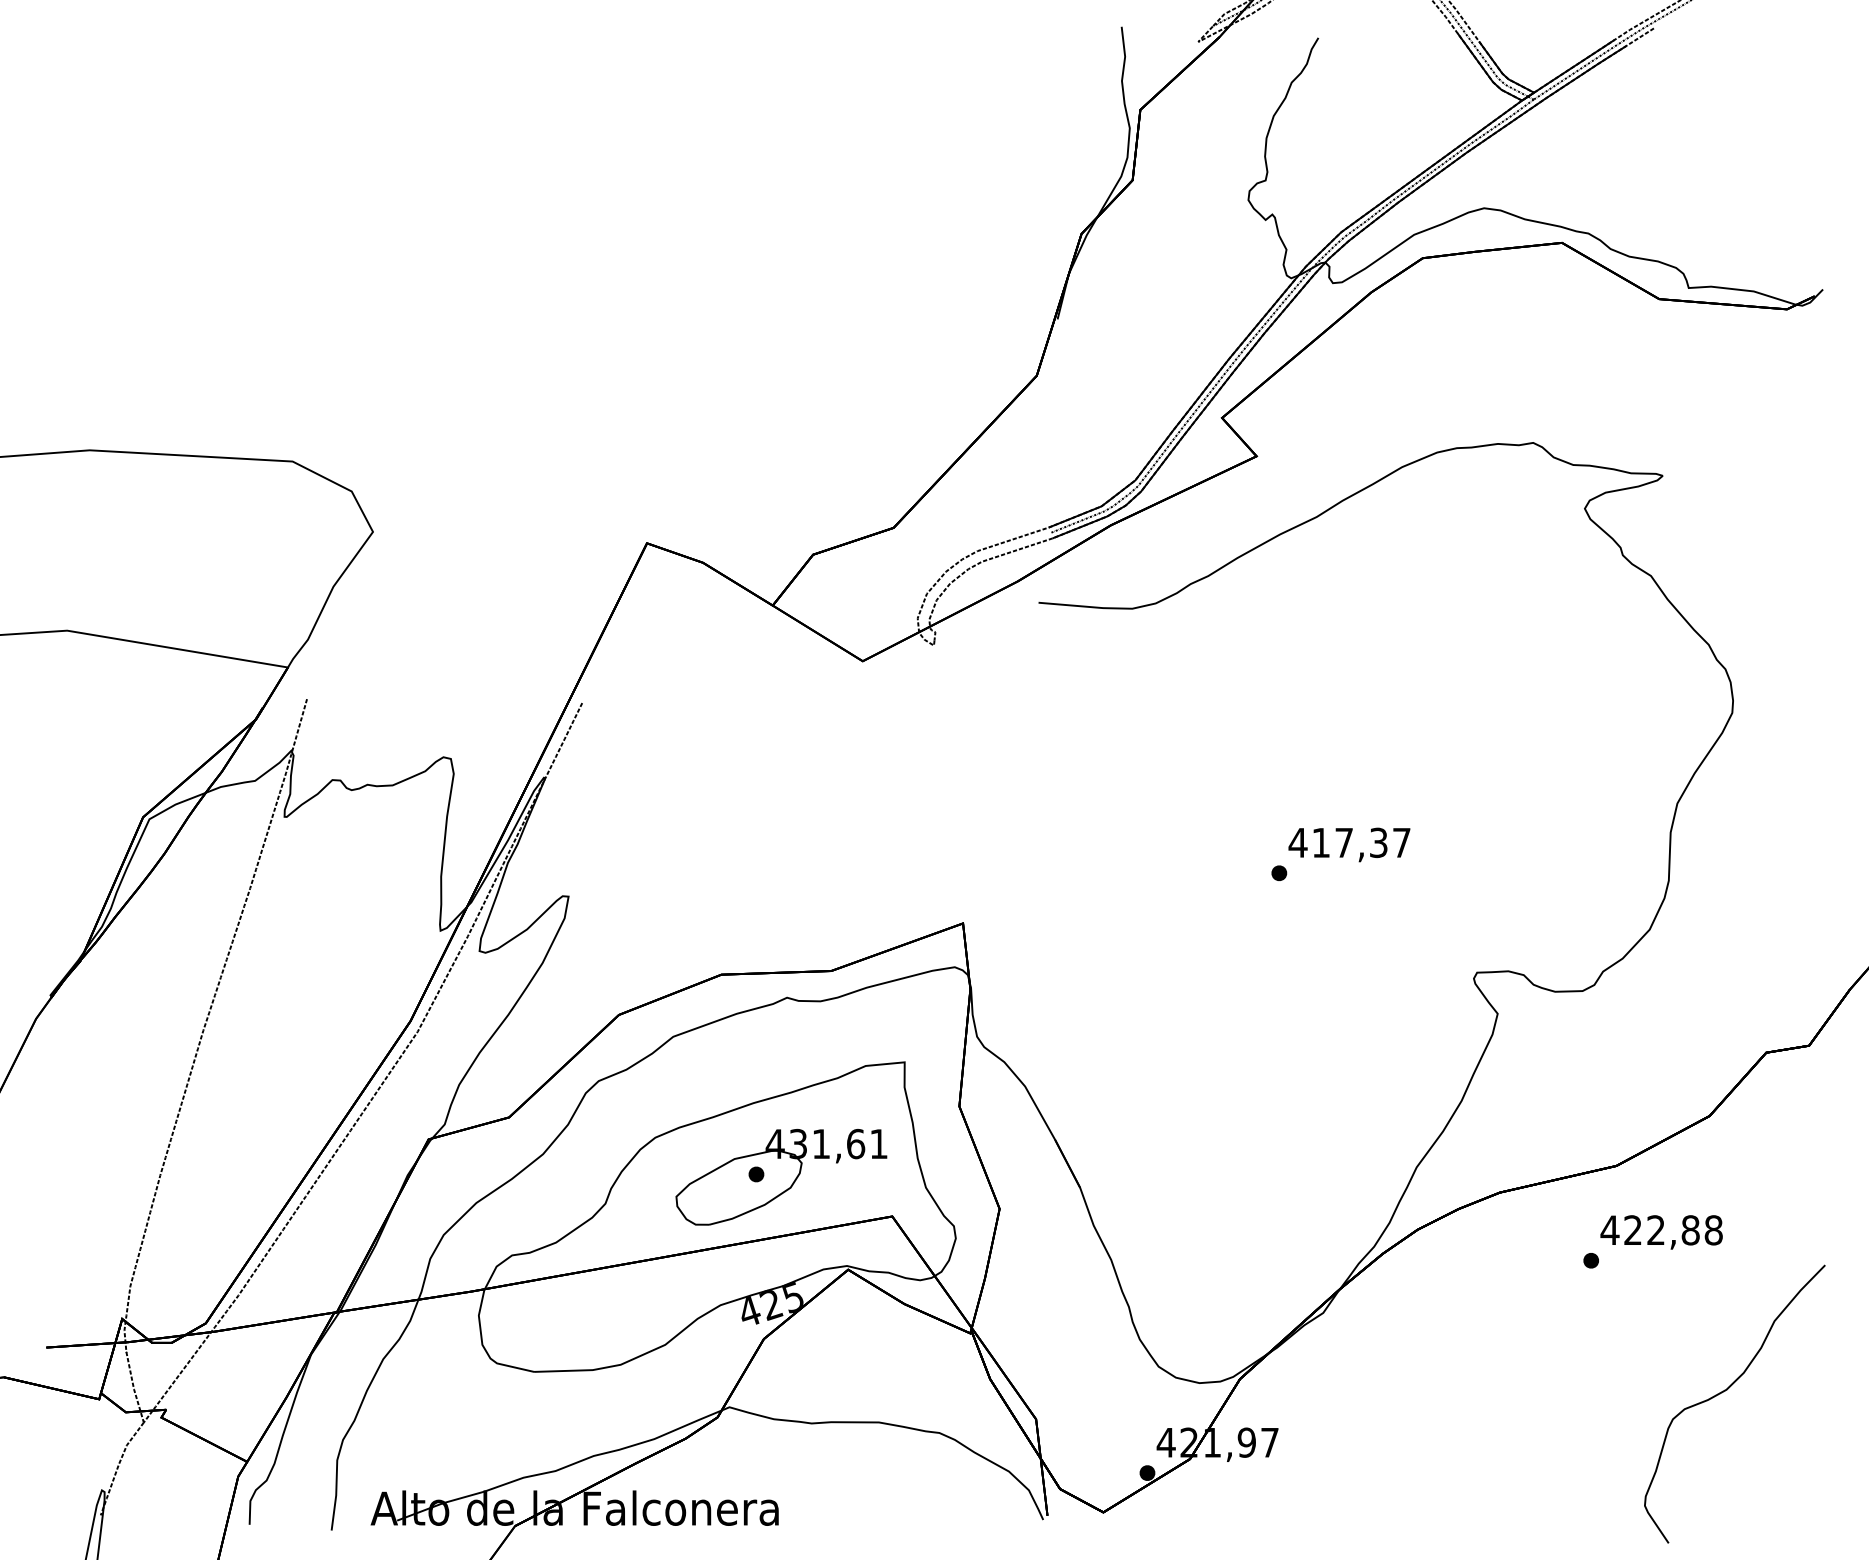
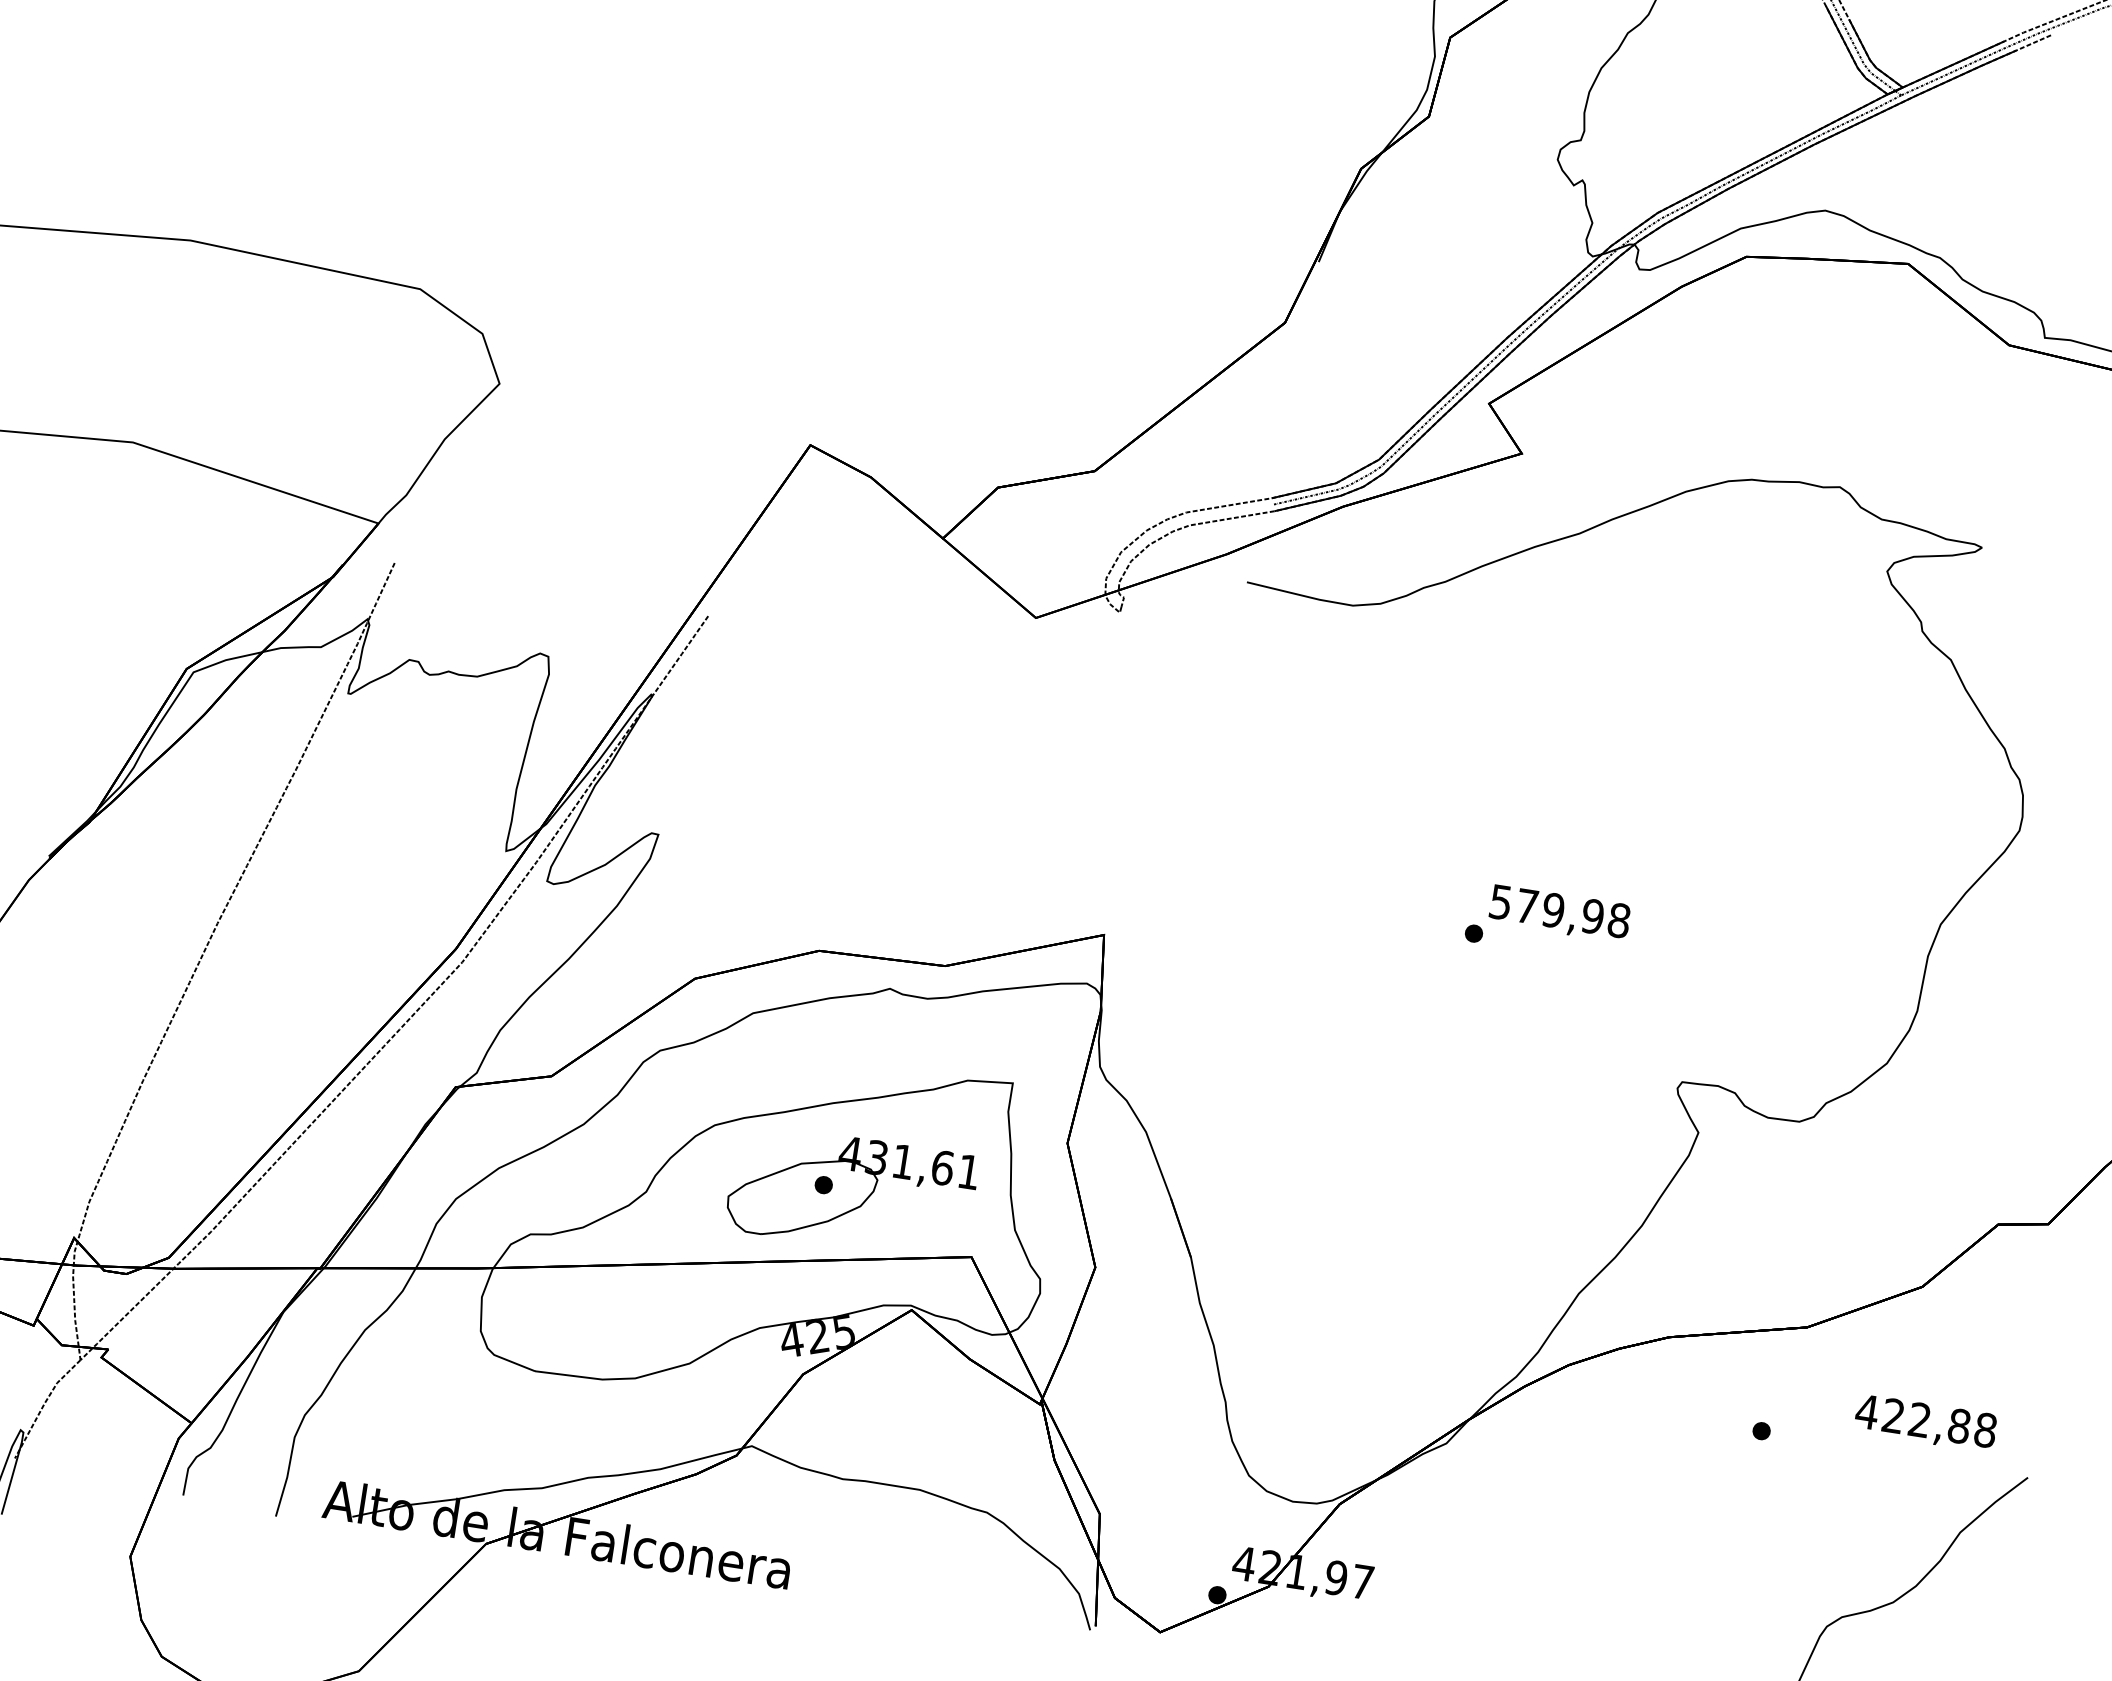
text: (1349, 842) -> (1559, 910), 417,37 -> 579,98
text: (1661, 1232) -> (1925, 1423), moved

